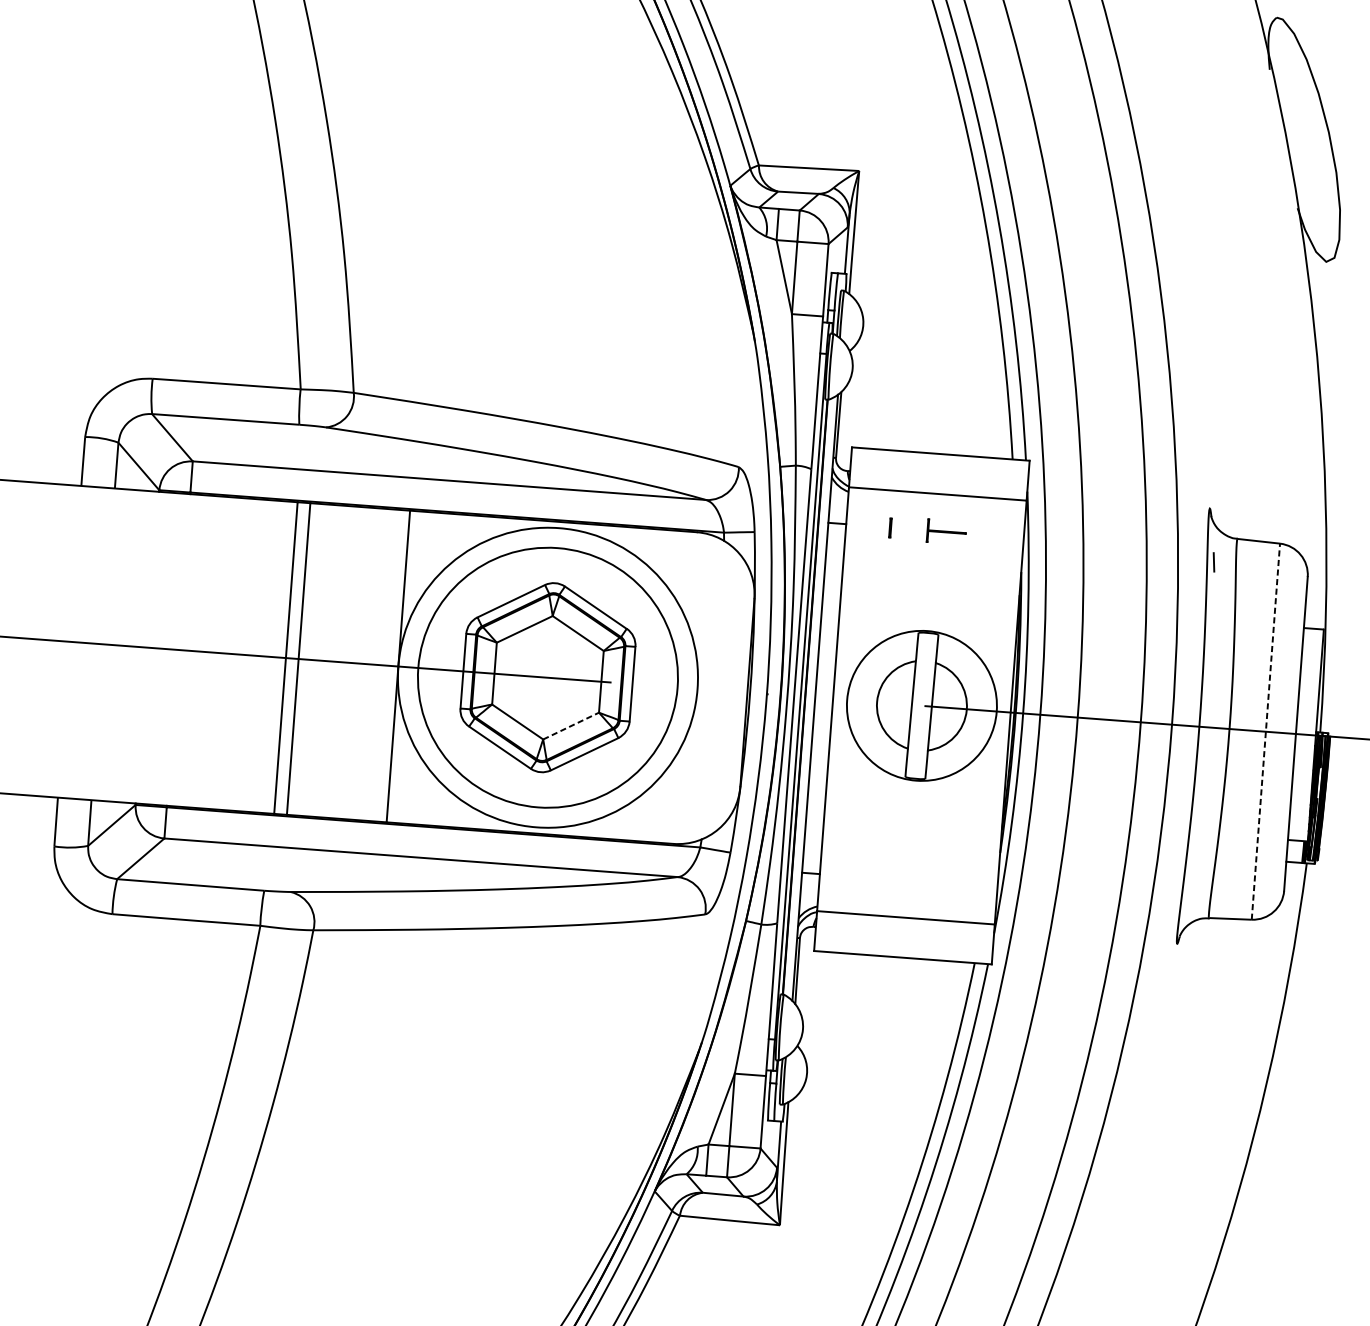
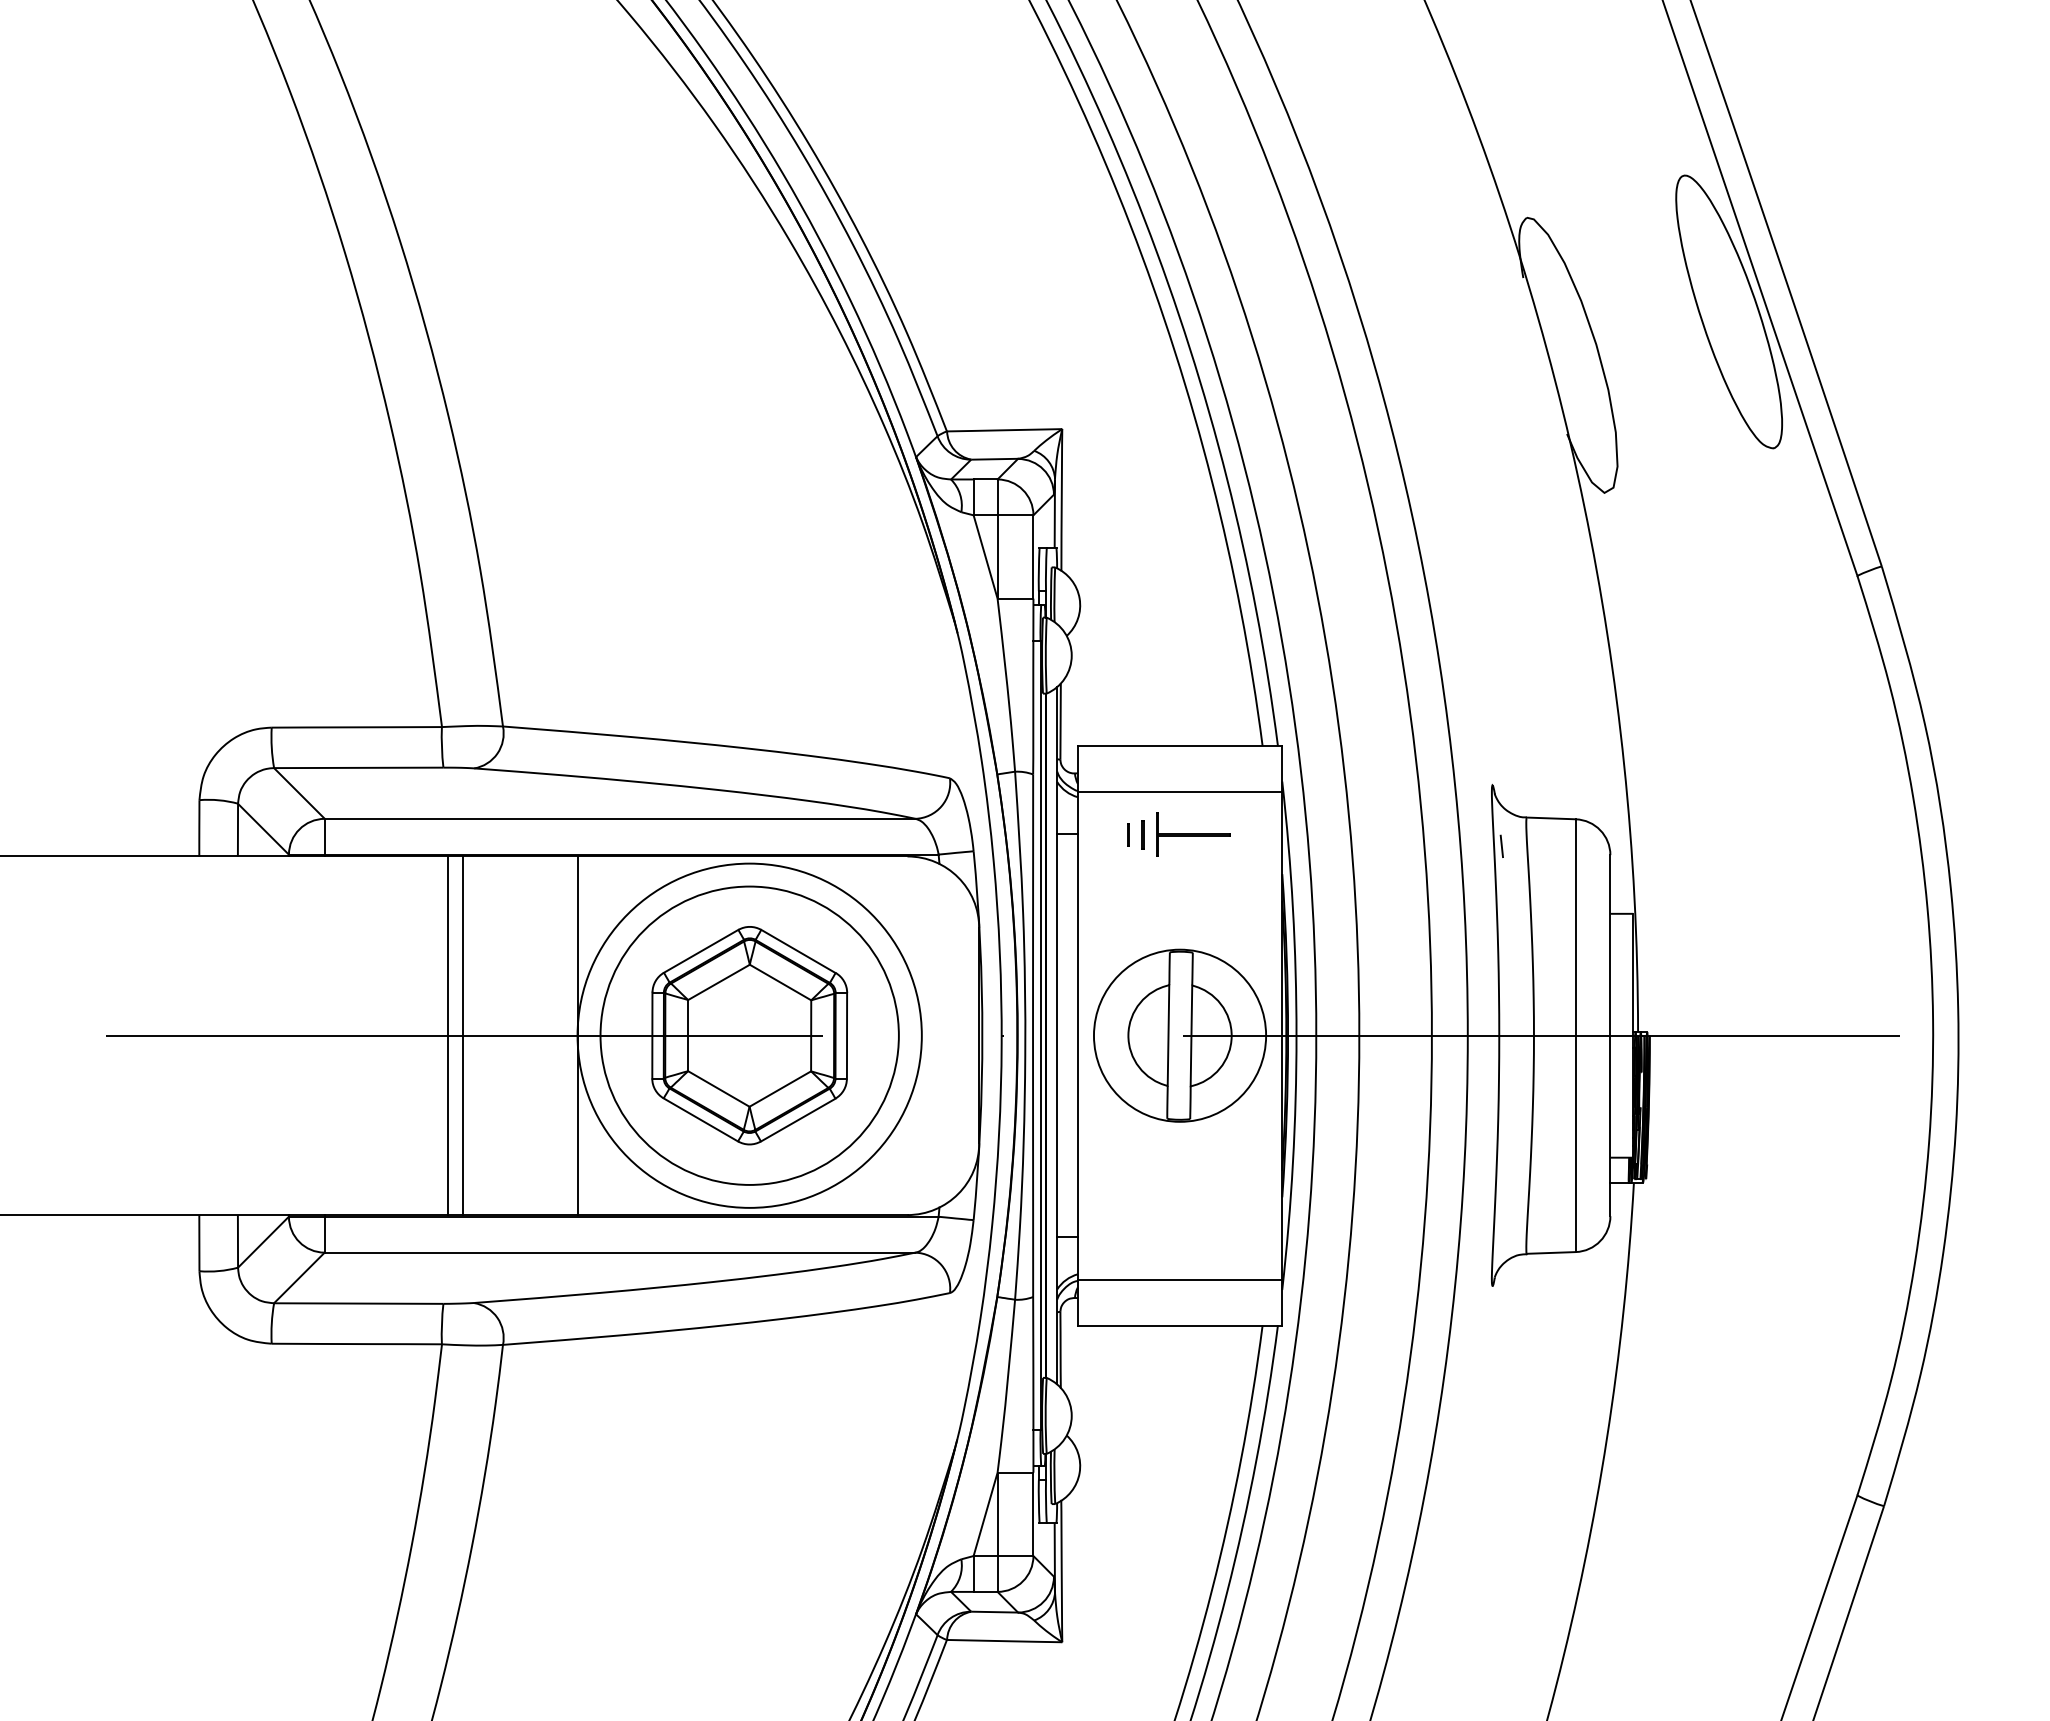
line: (902, 528) -> (1142, 834), added
part: (946, 531) -> (1193, 834), size x1.67
line: (571, 726) -> (780, 1089), dashed -> solid
line: (1265, 731) -> (1575, 1035), dashed -> solid

